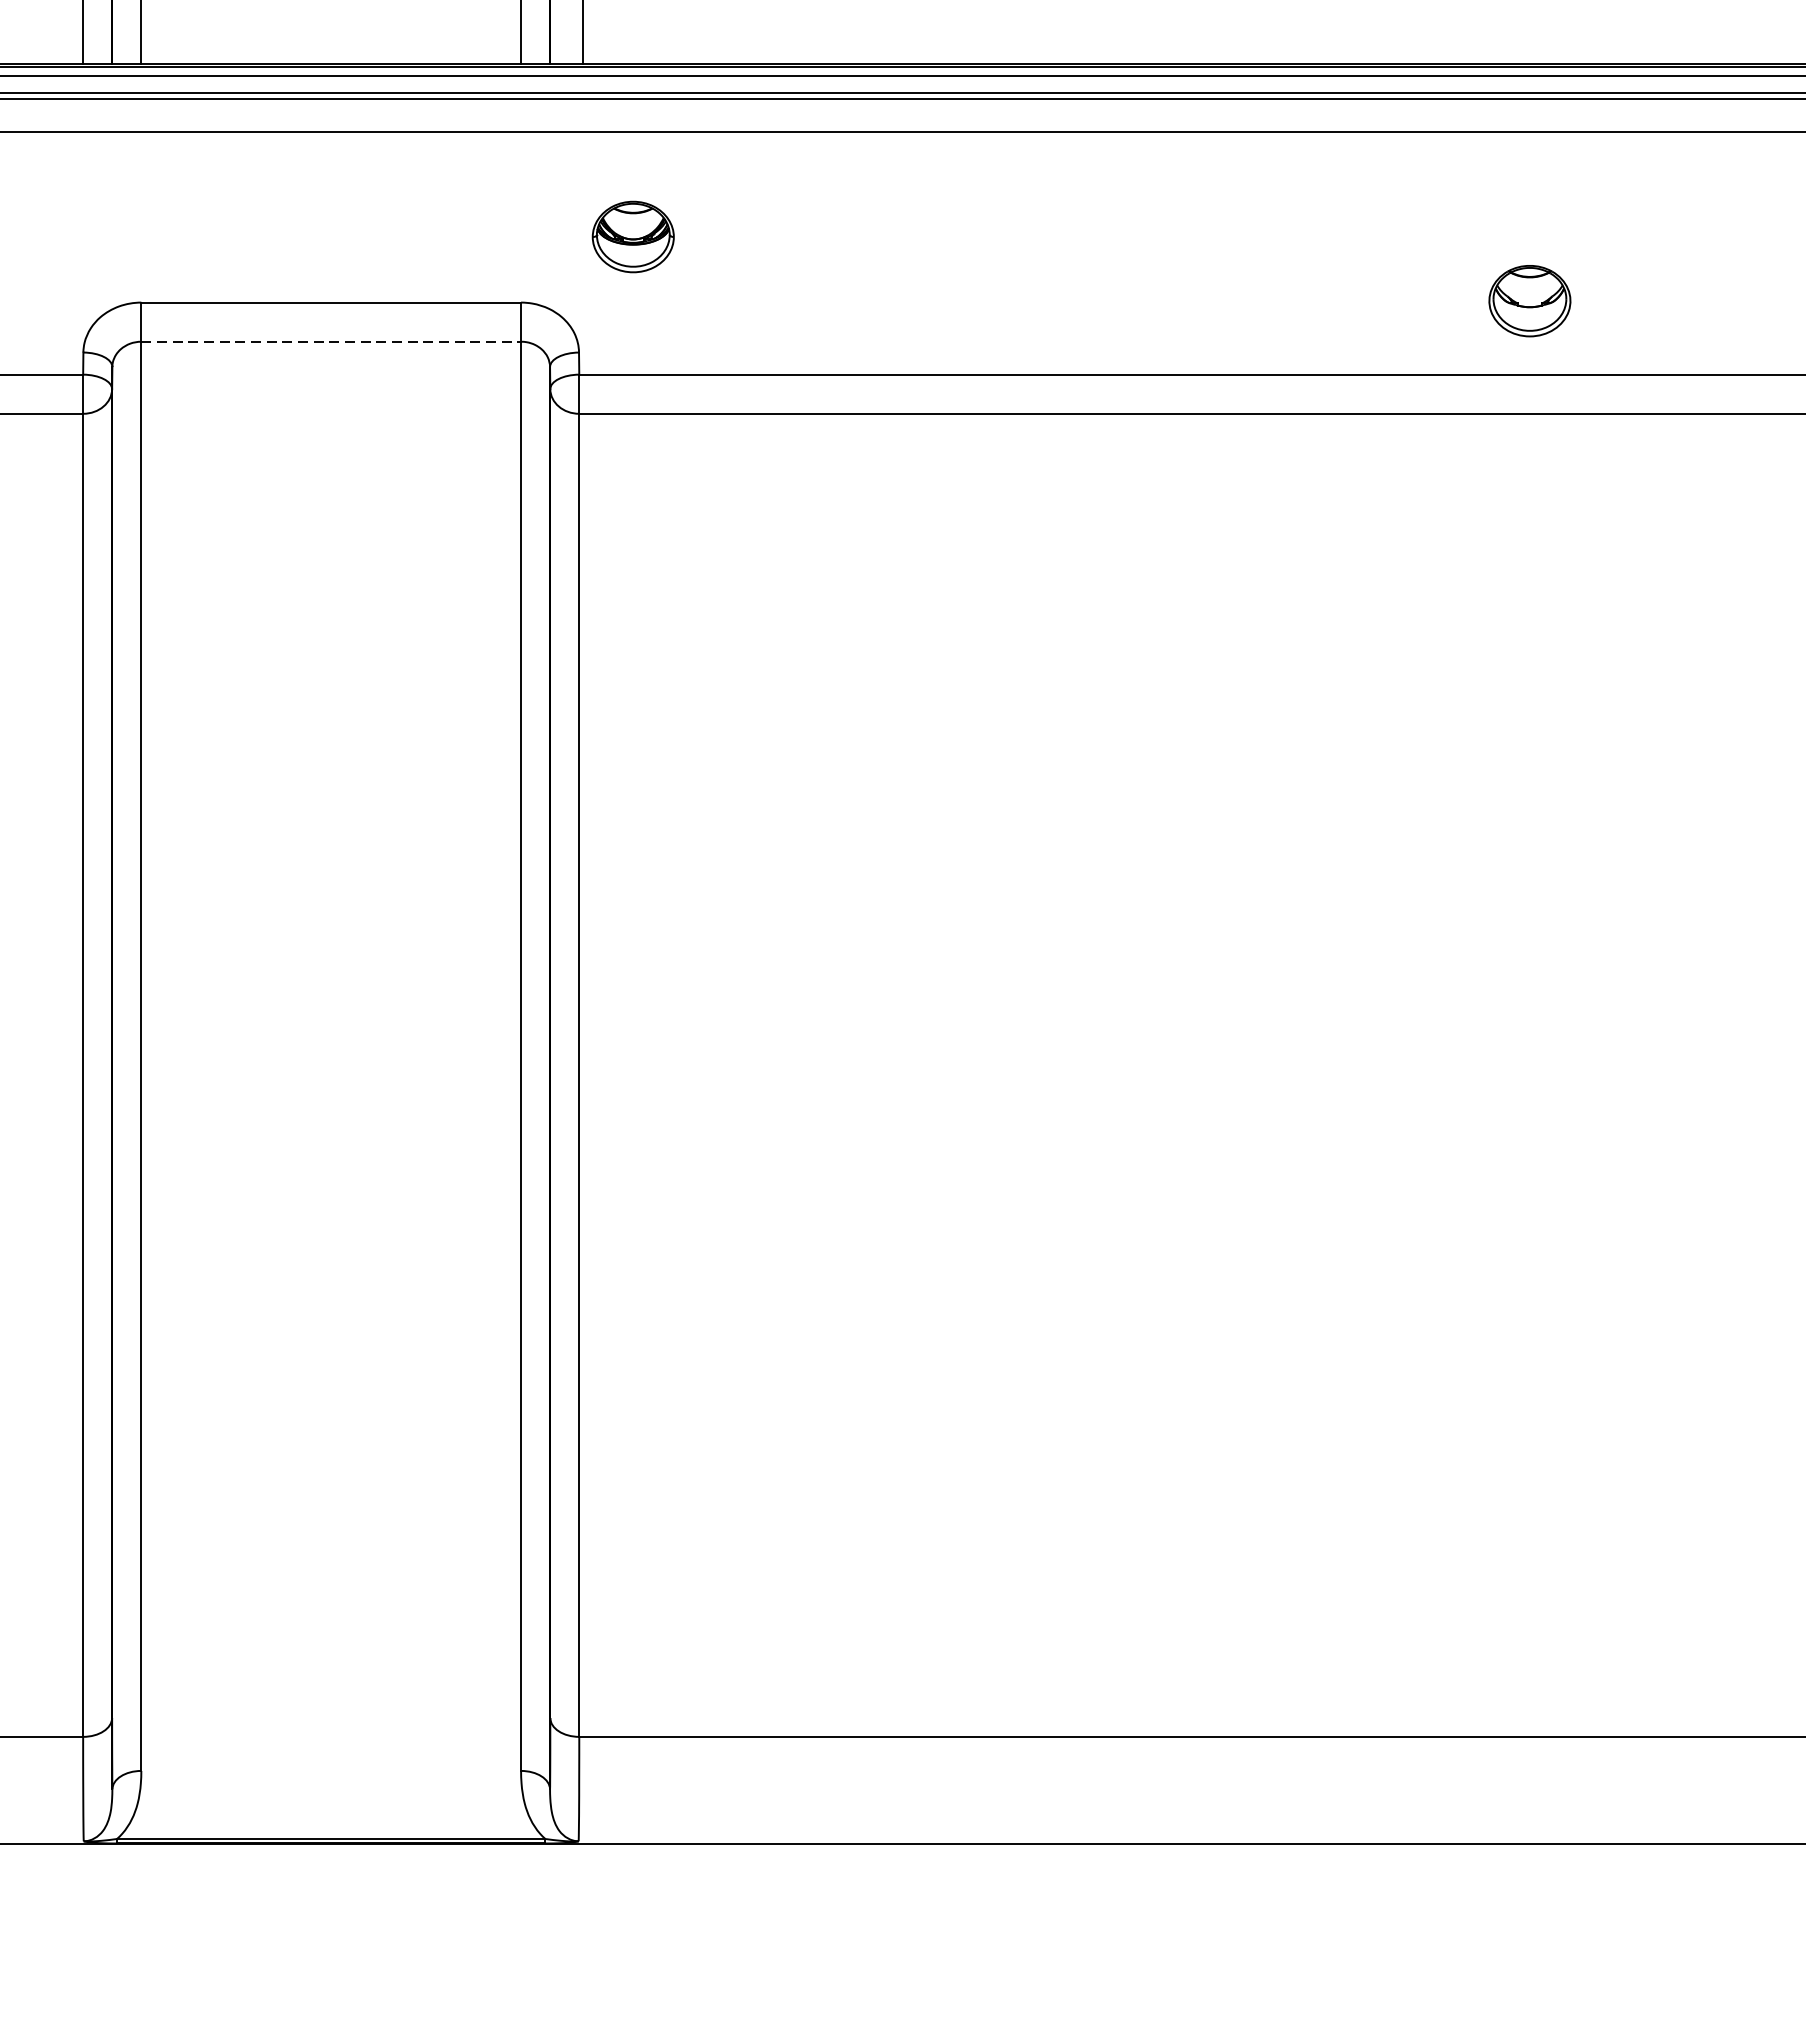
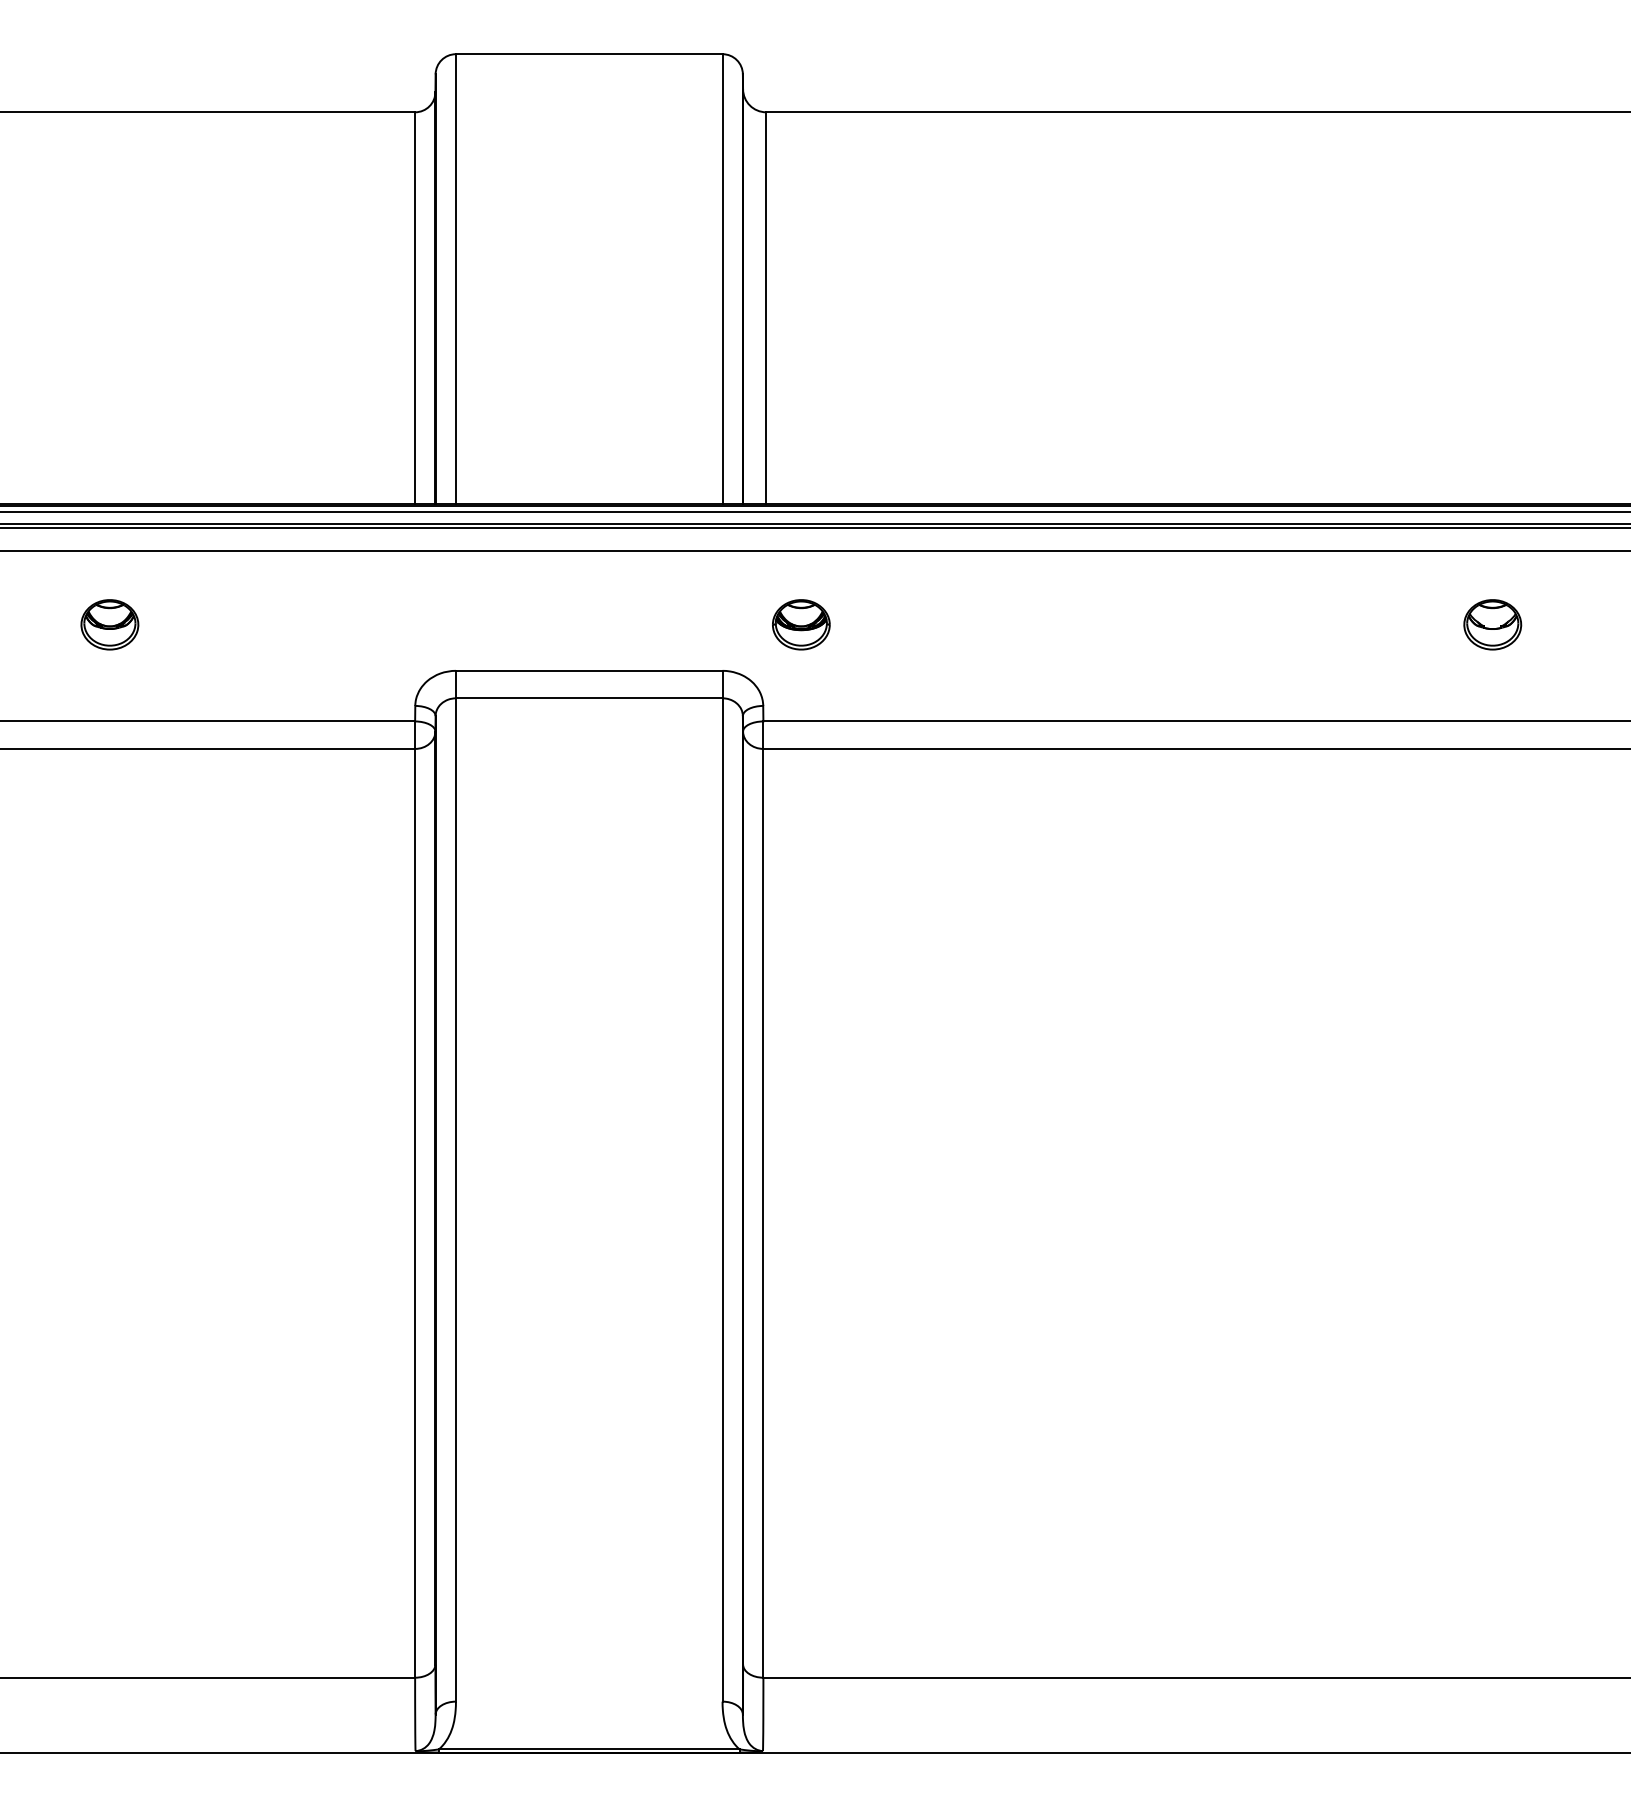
part: (1529, 300) -> (1492, 624), moved
line: (331, 341) -> (589, 698), dashed -> solid

